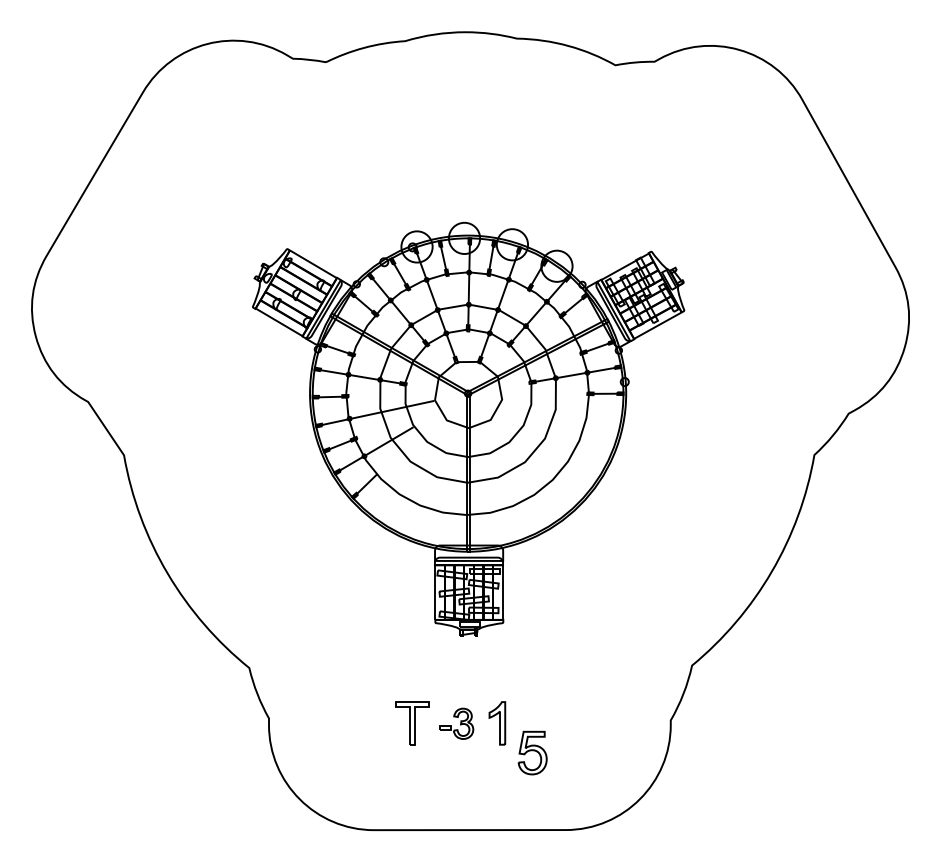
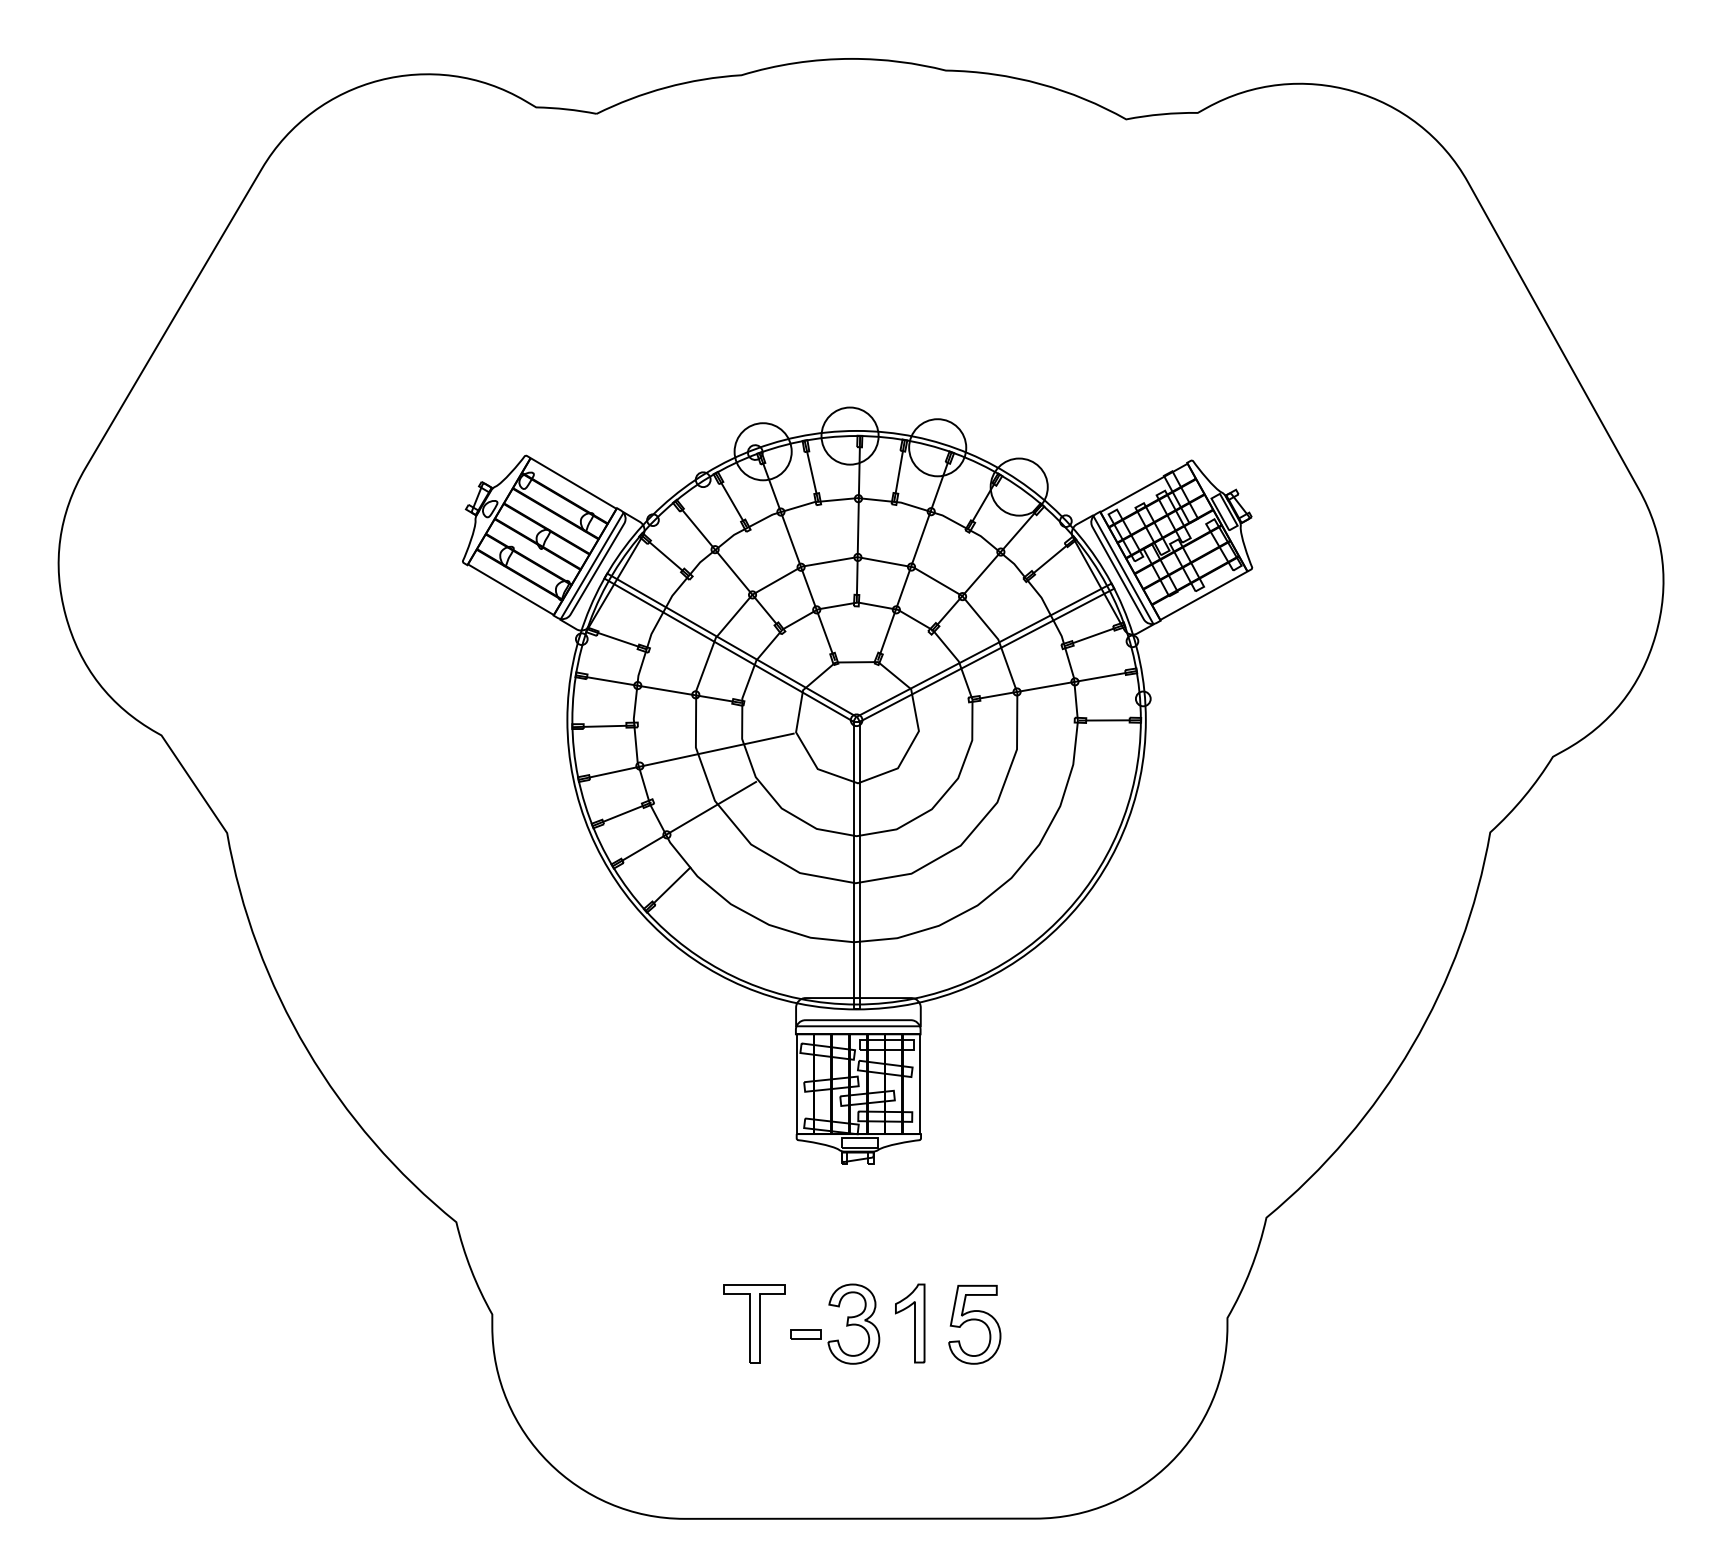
part: (456, 723) -> (835, 1323), size x1.43
part: (532, 752) -> (974, 1323), moved

